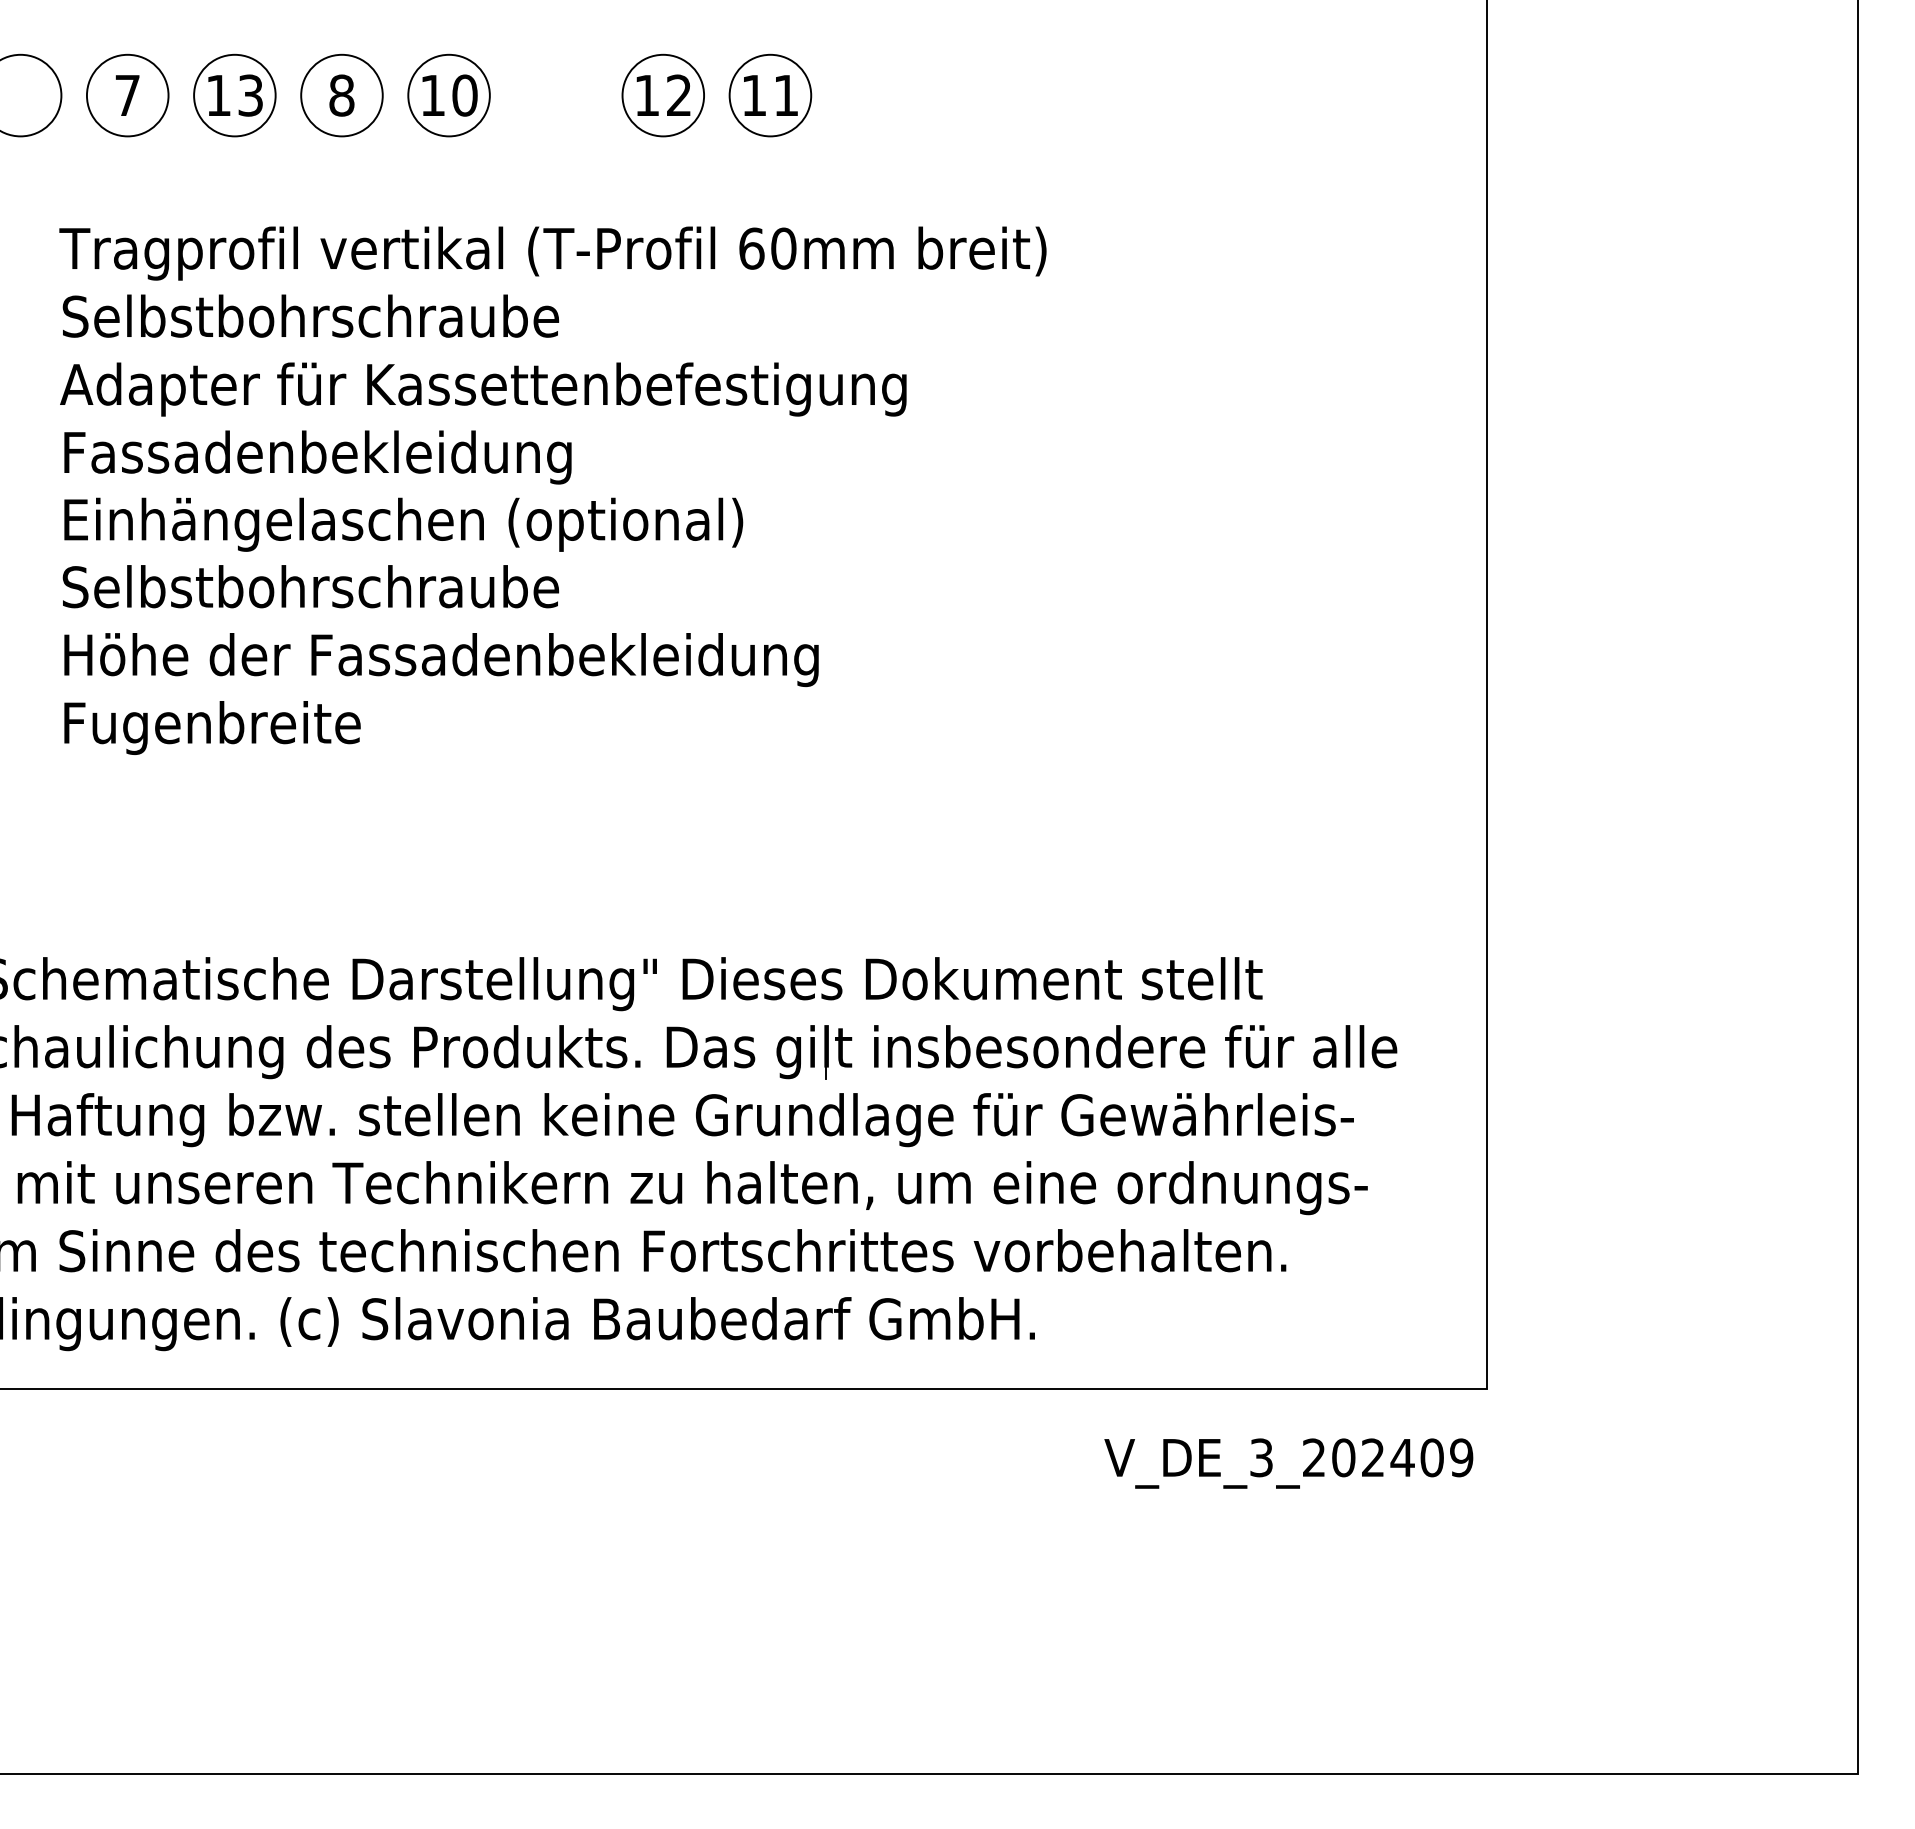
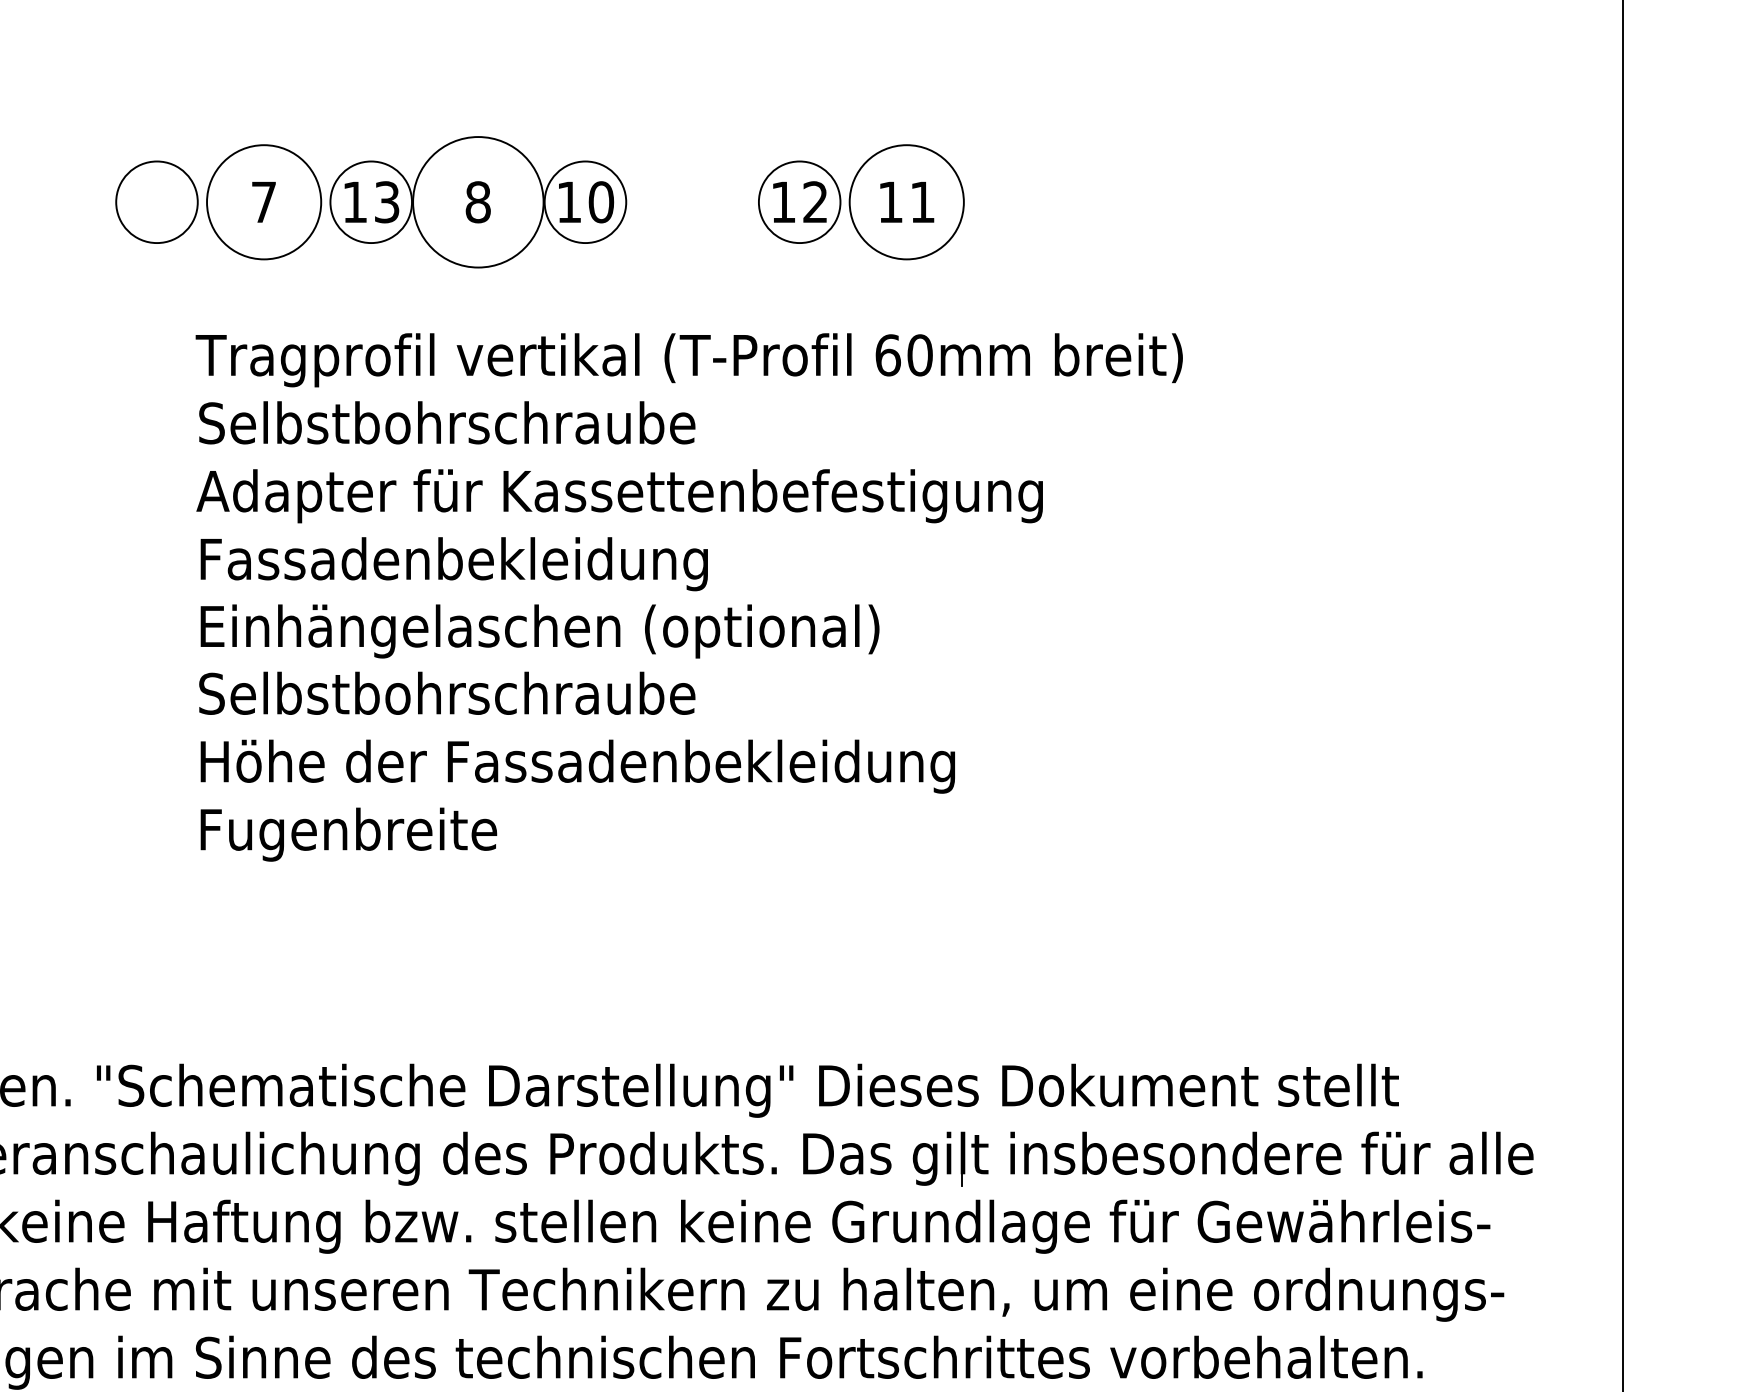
circle: (127, 95) -> (263, 202), size x1.4
circle: (341, 95) -> (477, 202), size x1.6
circle: (770, 95) -> (906, 202), size x1.4

